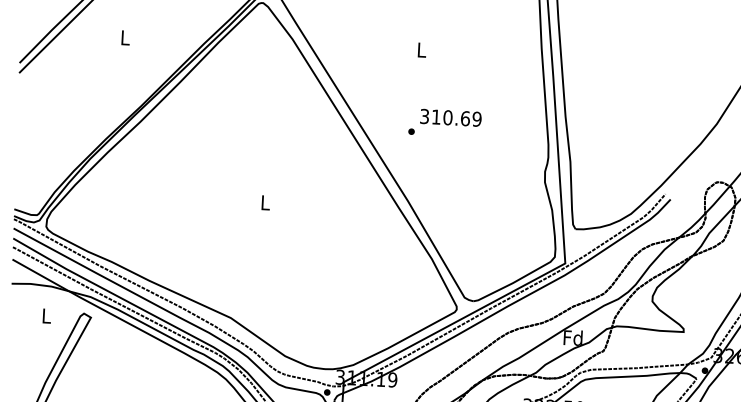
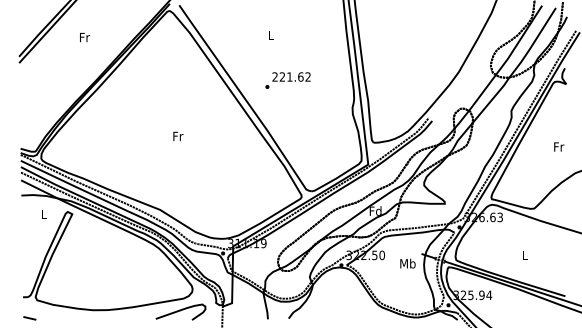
text: (126, 37) -> (85, 37), L -> Fr
text: (450, 117) -> (291, 76), 310.69 -> 221.62
text: (266, 202) -> (178, 136), L -> Fr

